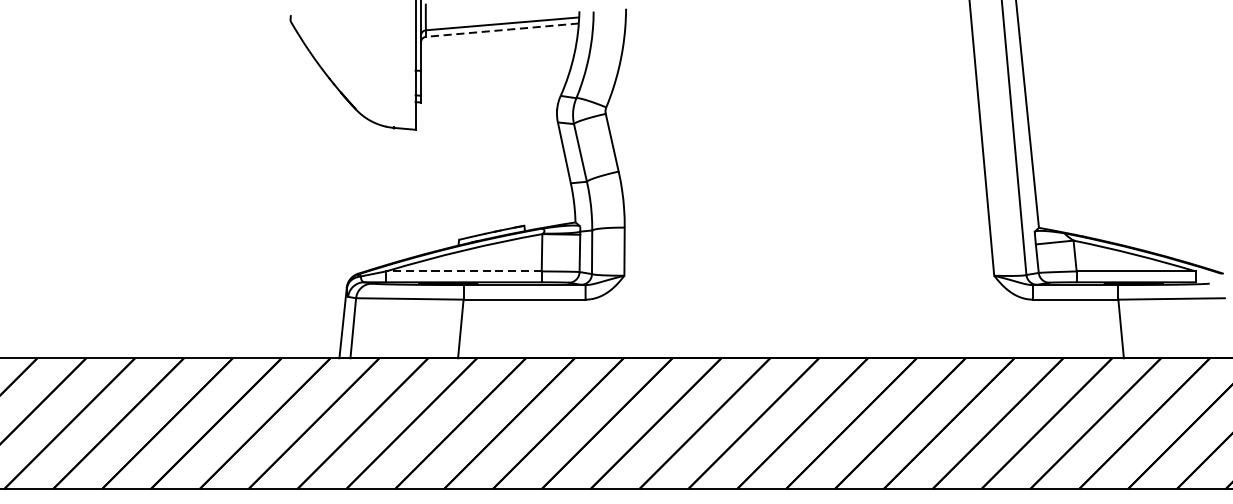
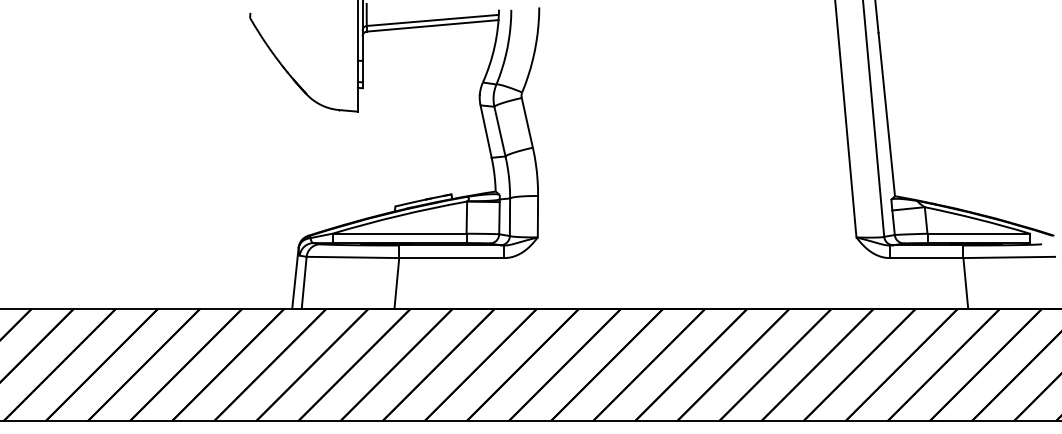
line: (502, 29) -> (432, 25), dashed -> solid
line: (463, 271) -> (399, 233), dashed -> solid

